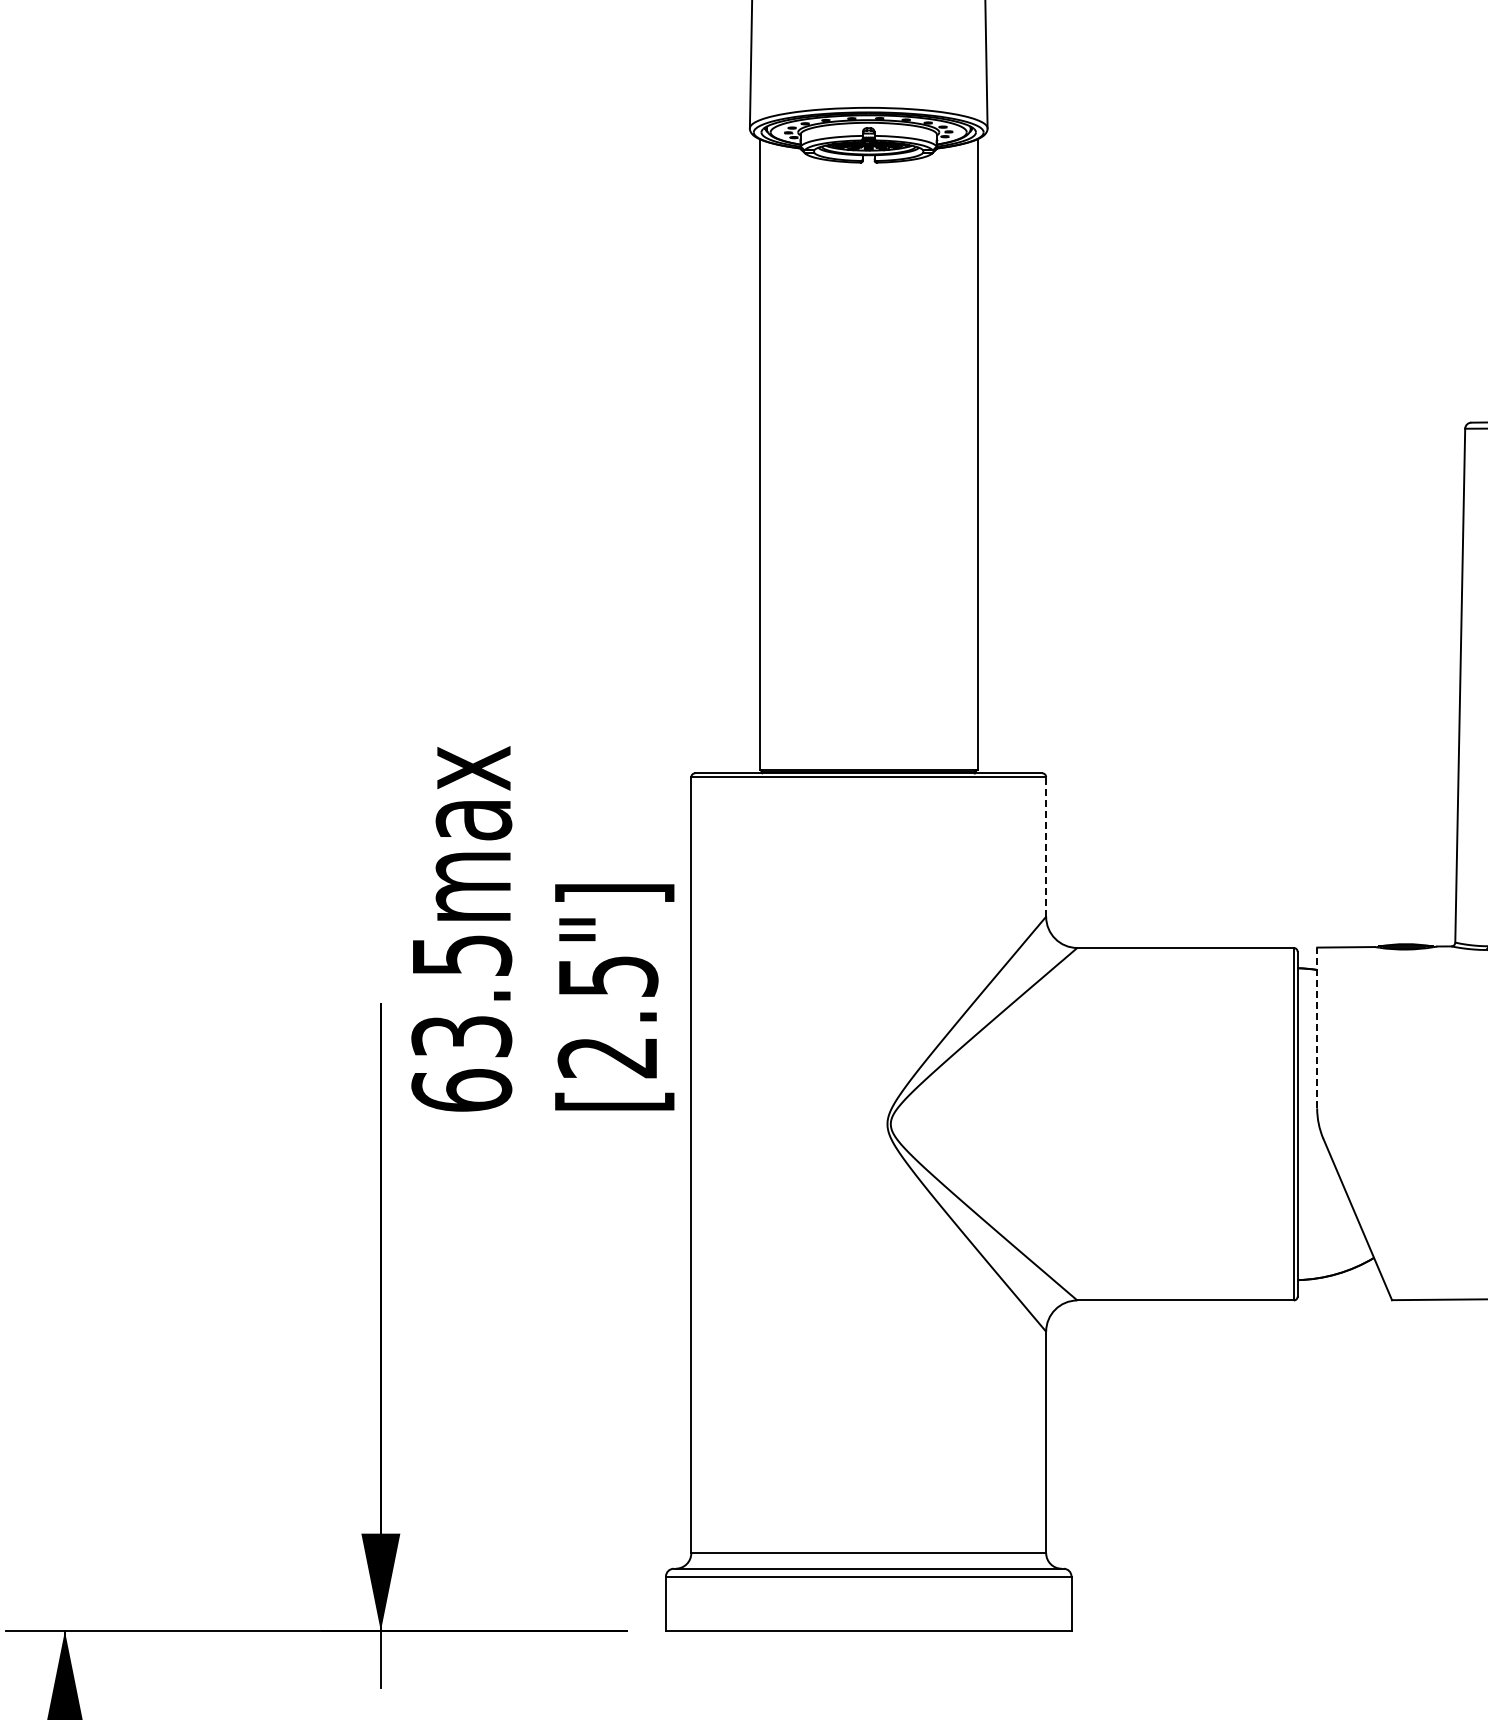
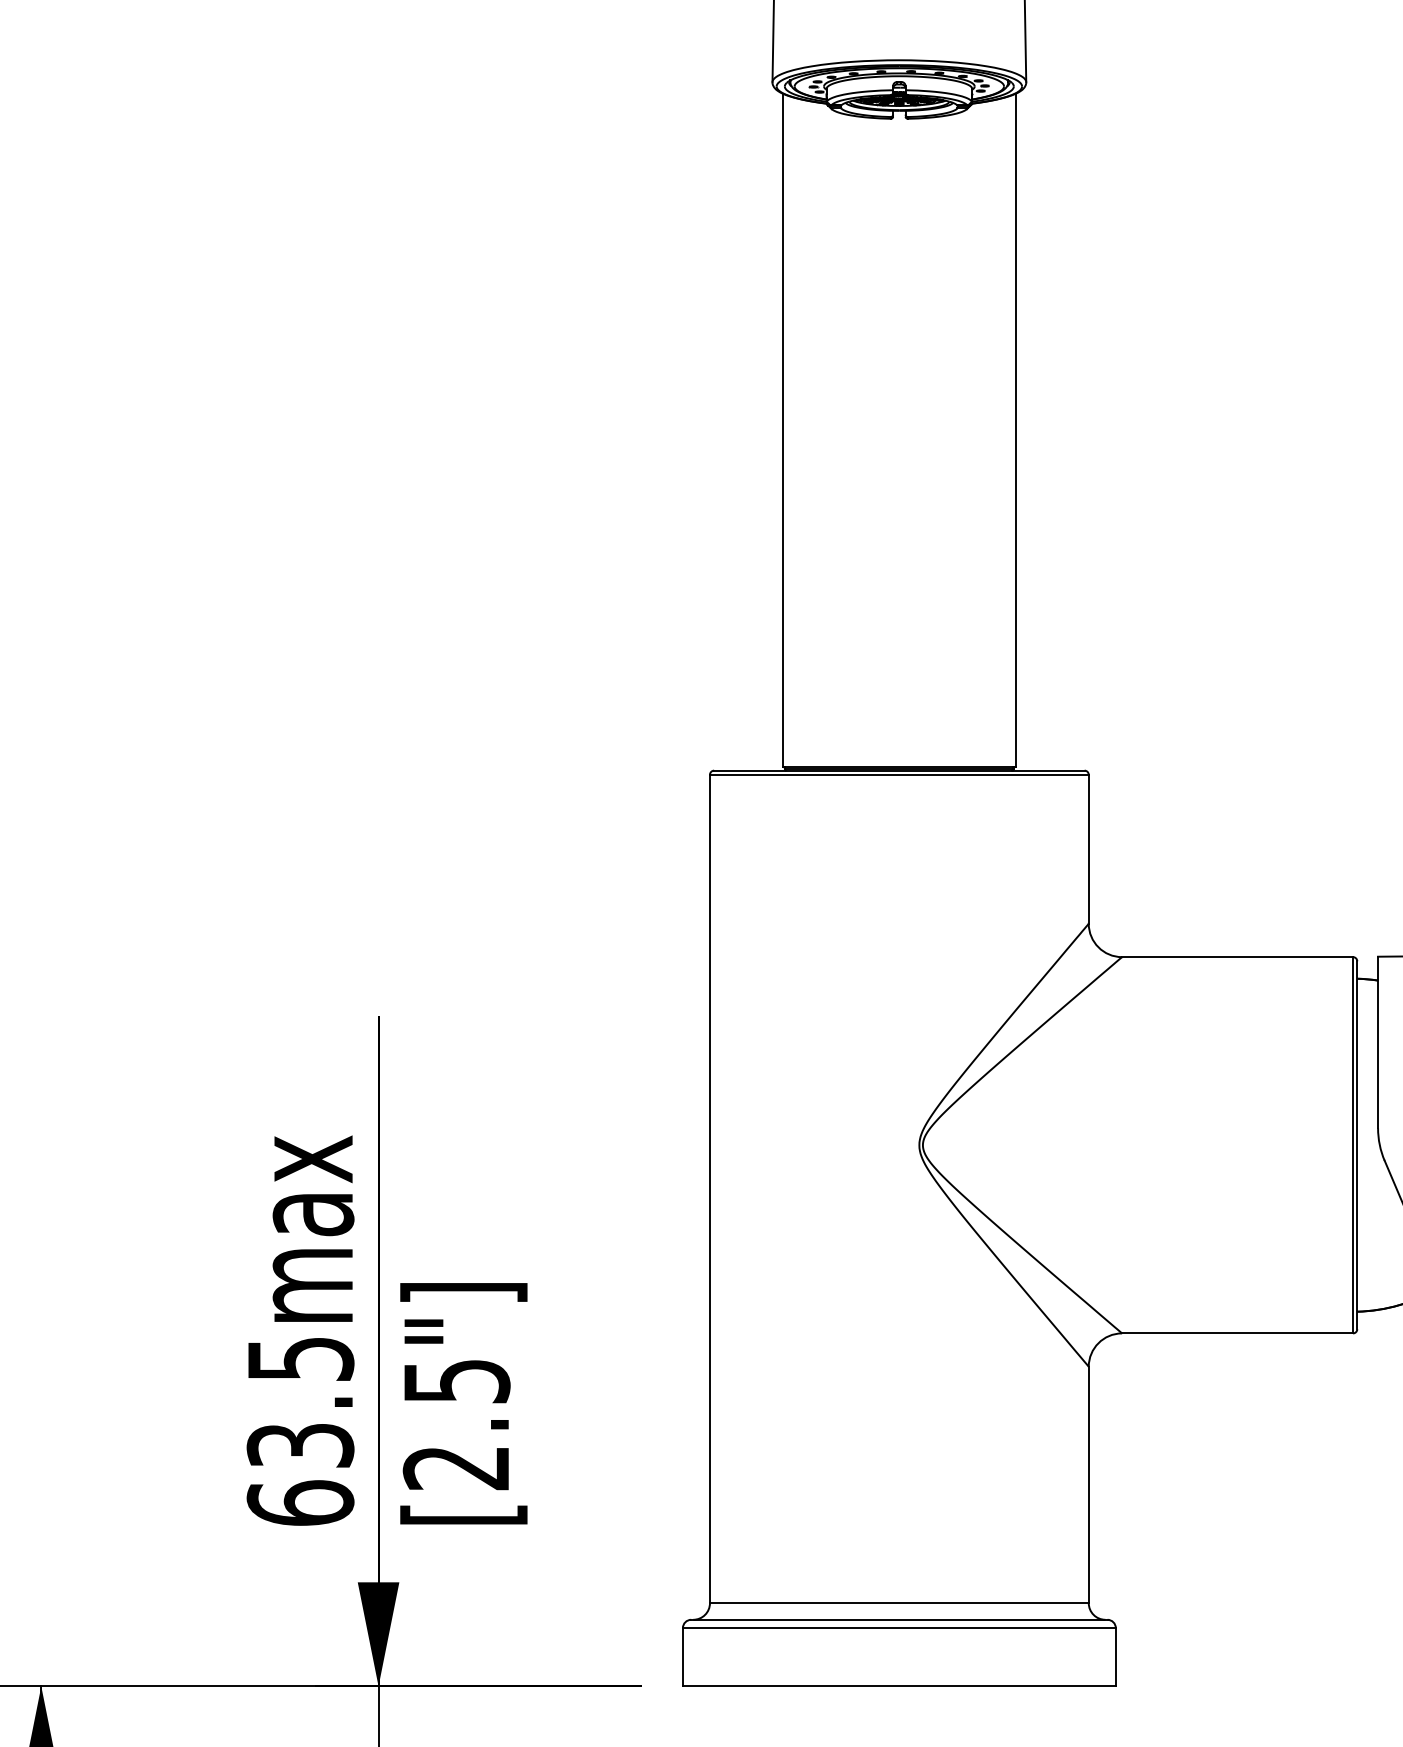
line: (1046, 846) -> (1089, 848), dashed -> solid
text: (542, 928) -> (386, 1330), moved
line: (1317, 1027) -> (1378, 1042), dashed -> solid

